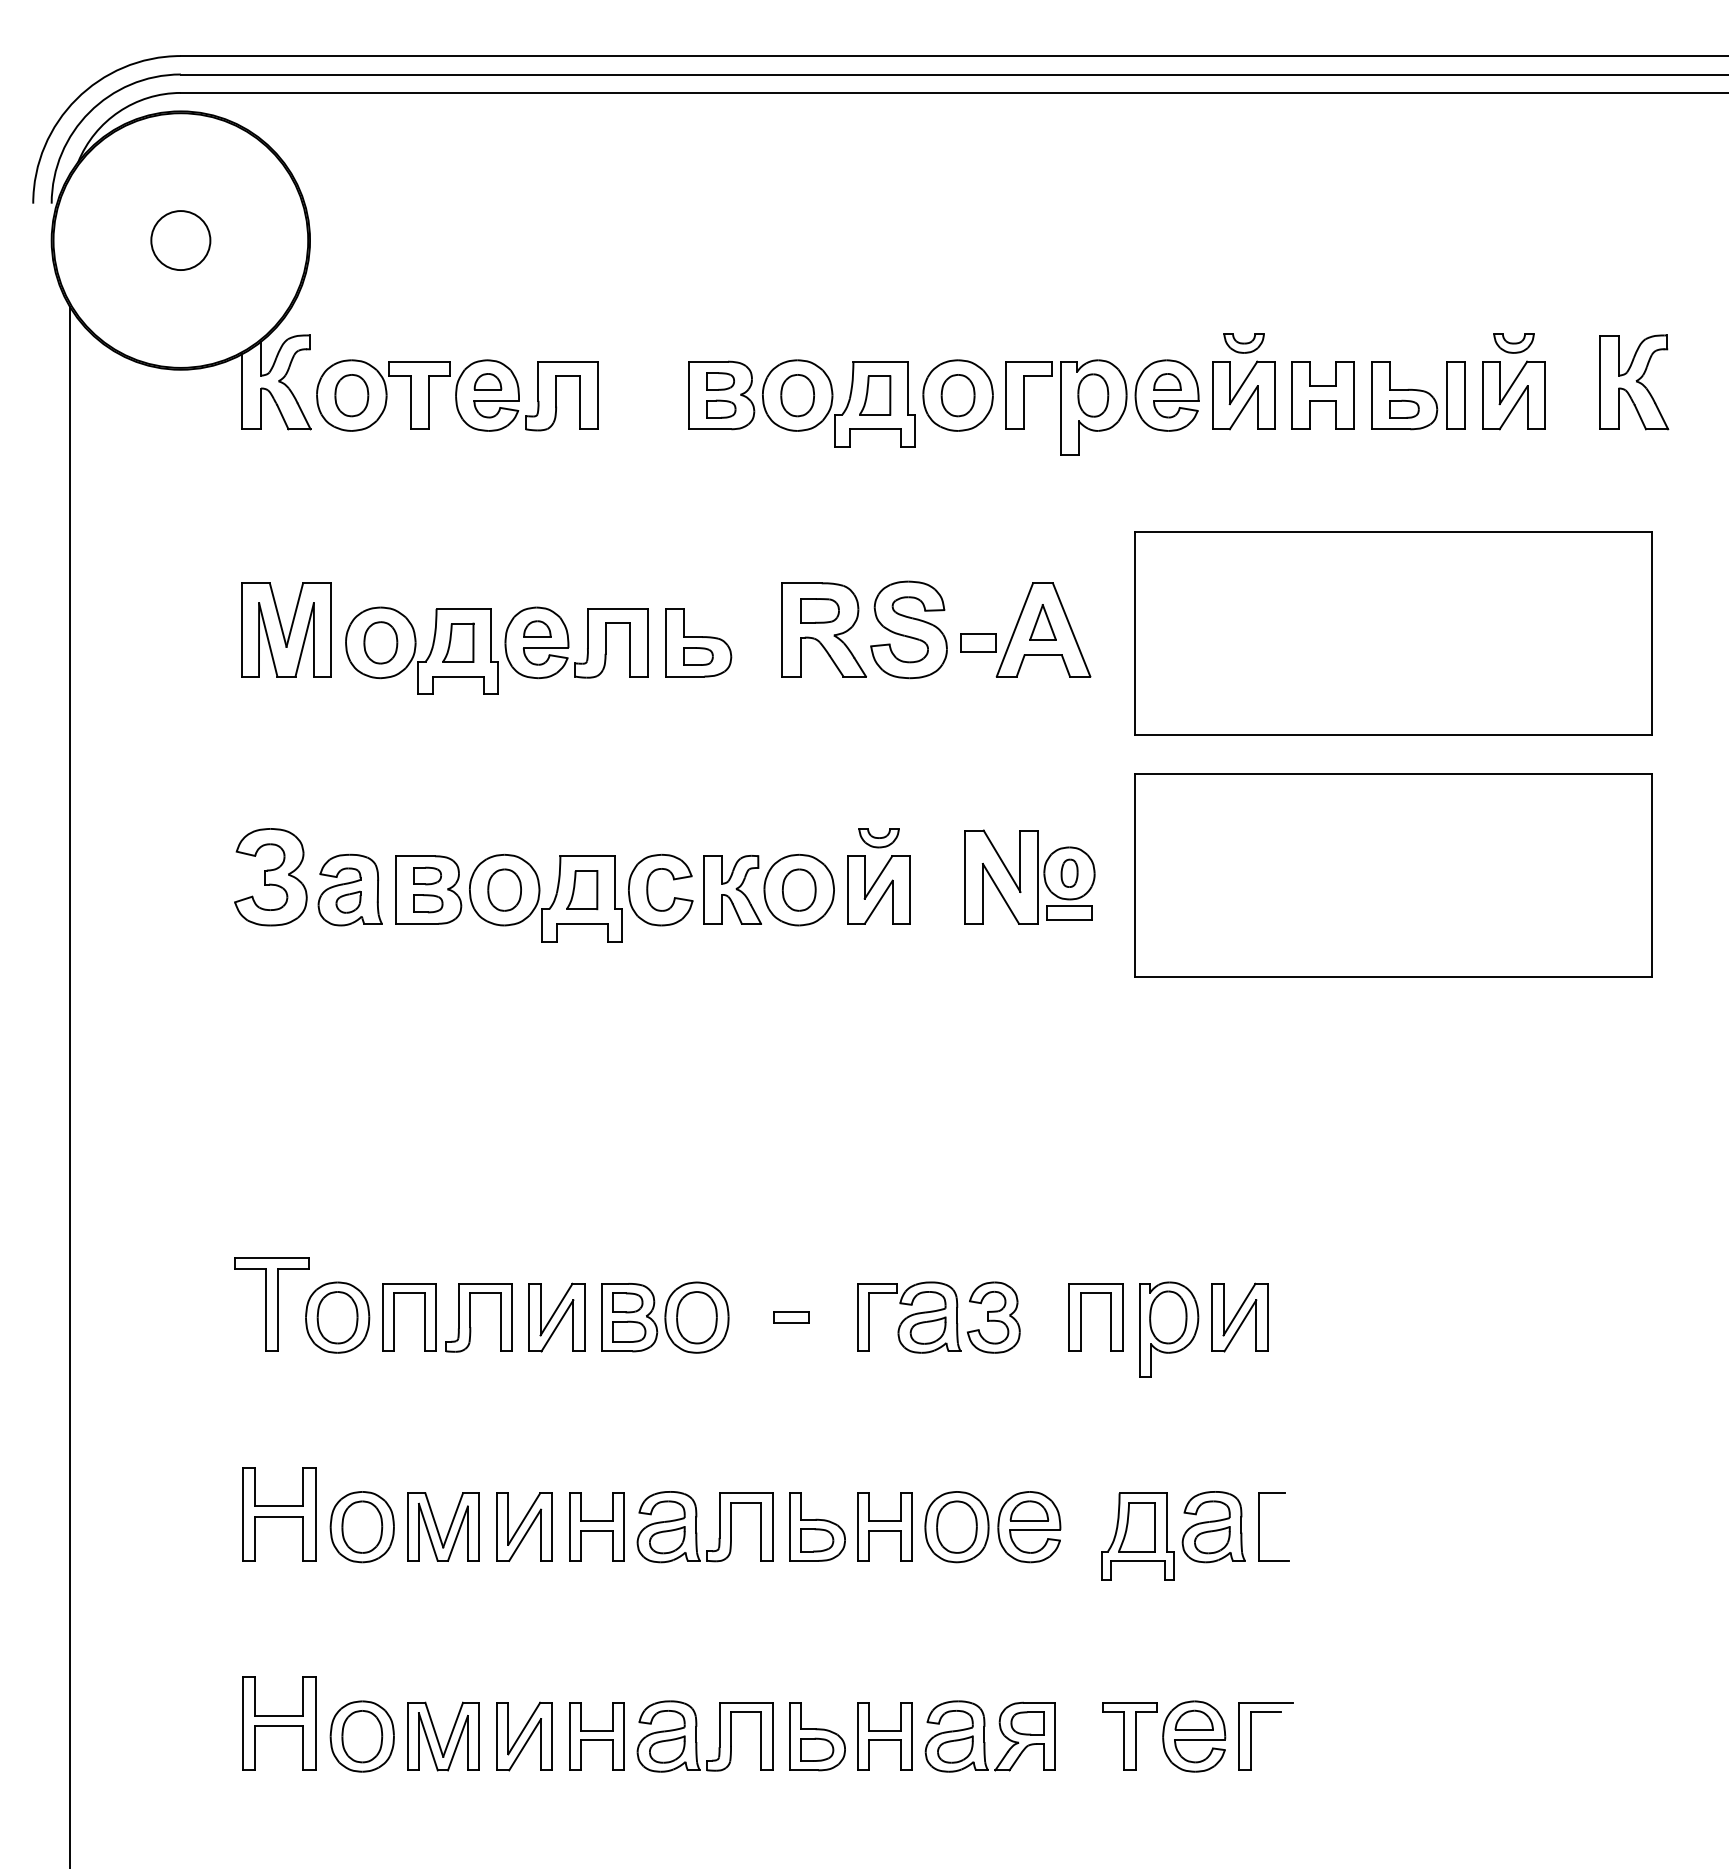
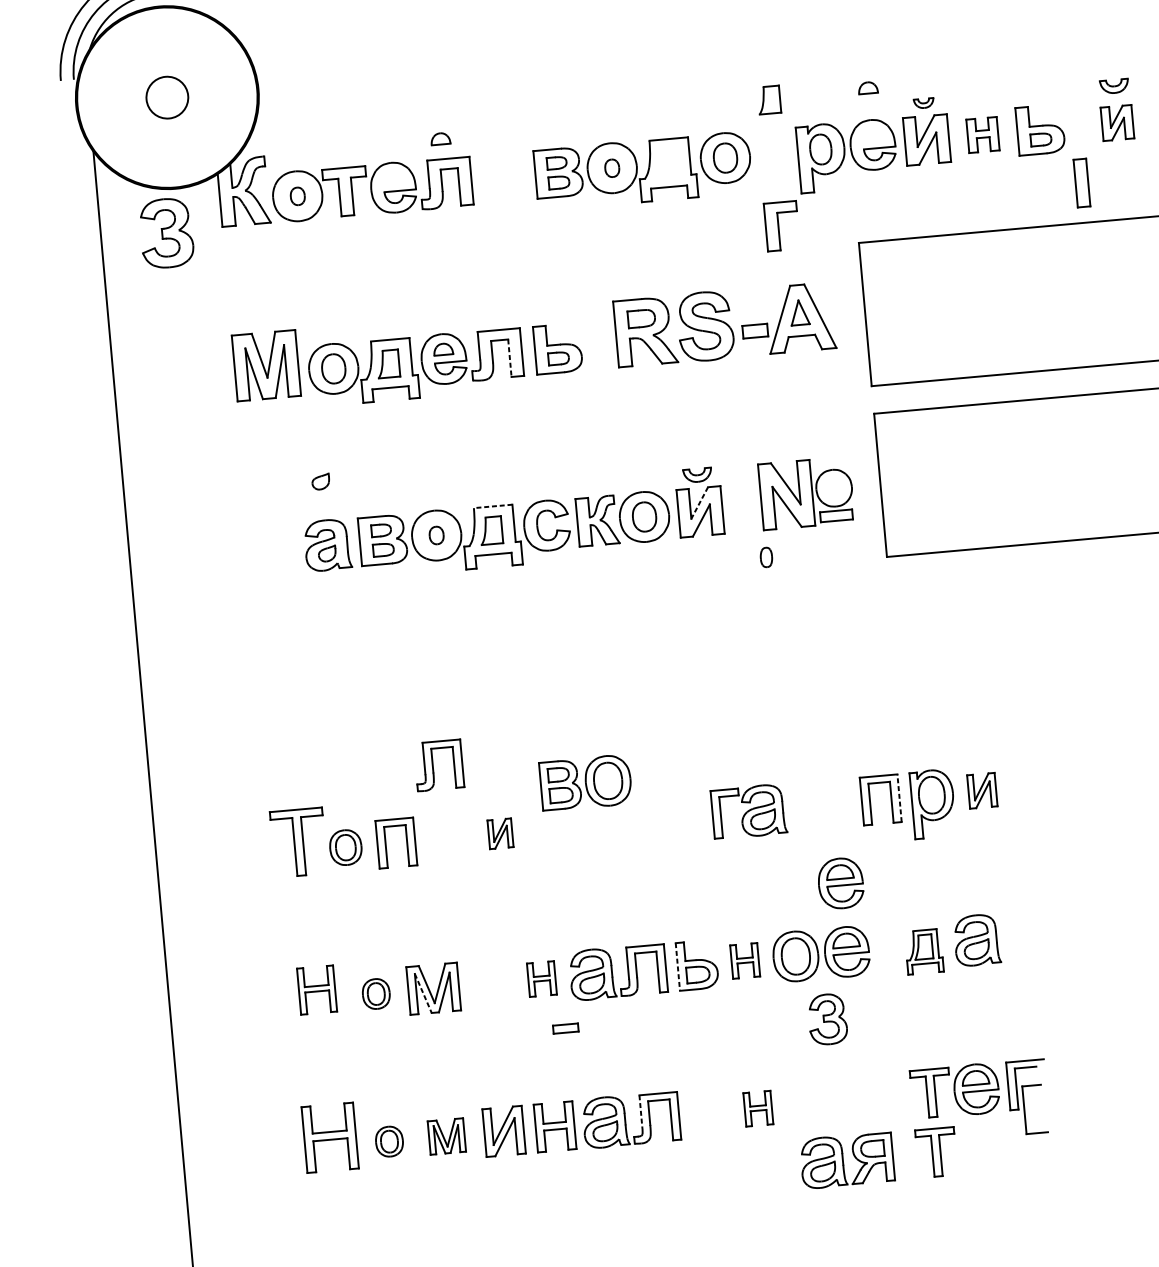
part: (1243, 343) -> (923, 103), size x0.7
part: (487, 381) -> (440, 138), moved
part: (1167, 381) -> (868, 87), moved
part: (351, 395) -> (297, 196), size x0.6
part: (797, 395) -> (612, 168), size x0.6
part: (875, 395) -> (769, 100), moved
part: (1028, 395) -> (781, 226), moved
part: (1322, 395) -> (982, 135), size x0.7
part: (1455, 395) -> (1081, 183), moved
part: (1513, 395) -> (1117, 123), size x0.7
line: (629, 649) -> (509, 357), solid -> dashed
part: (348, 799) -> (320, 481), added
line: (587, 856) -> (493, 506), solid -> dashed
part: (1069, 872) -> (766, 556), moved
part: (270, 877) -> (166, 233), moved
line: (878, 877) -> (699, 503), solid -> dashed
part: (504, 889) -> (436, 535), size x0.6
part: (337, 1317) -> (345, 847), size x0.7
part: (470, 1317) -> (432, 765), moved
part: (556, 1317) -> (500, 833), size x0.6
part: (665, 1317) -> (585, 782), moved
part: (791, 1317) -> (565, 1028), moved
part: (993, 1317) -> (827, 1019), moved
line: (1122, 1317) -> (899, 798), solid -> dashed
part: (1239, 1317) -> (982, 790), size x0.7
part: (1029, 1430) -> (841, 883), added
part: (279, 1514) -> (317, 990), size x0.7
part: (524, 1526) -> (490, 983), removed
part: (596, 1526) -> (541, 978), size x0.7
part: (884, 1526) -> (744, 960), size x0.7
part: (1259, 1526) -> (1024, 1109), moved
part: (361, 1527) -> (375, 994), size x0.6
line: (789, 1527) -> (677, 967), solid -> dashed
line: (428, 1532) -> (423, 993), solid -> dashed
part: (1137, 1536) -> (923, 951), size x0.7
line: (719, 1725) -> (640, 1111), solid -> dashed
part: (361, 1736) -> (389, 1141), size x0.6
part: (443, 1736) -> (446, 1136), size x0.7
part: (817, 1736) -> (710, 1112), removed
part: (884, 1736) -> (757, 1108), size x0.7
part: (989, 1736) -> (846, 1160), moved
part: (1129, 1820) -> (936, 1152), added

